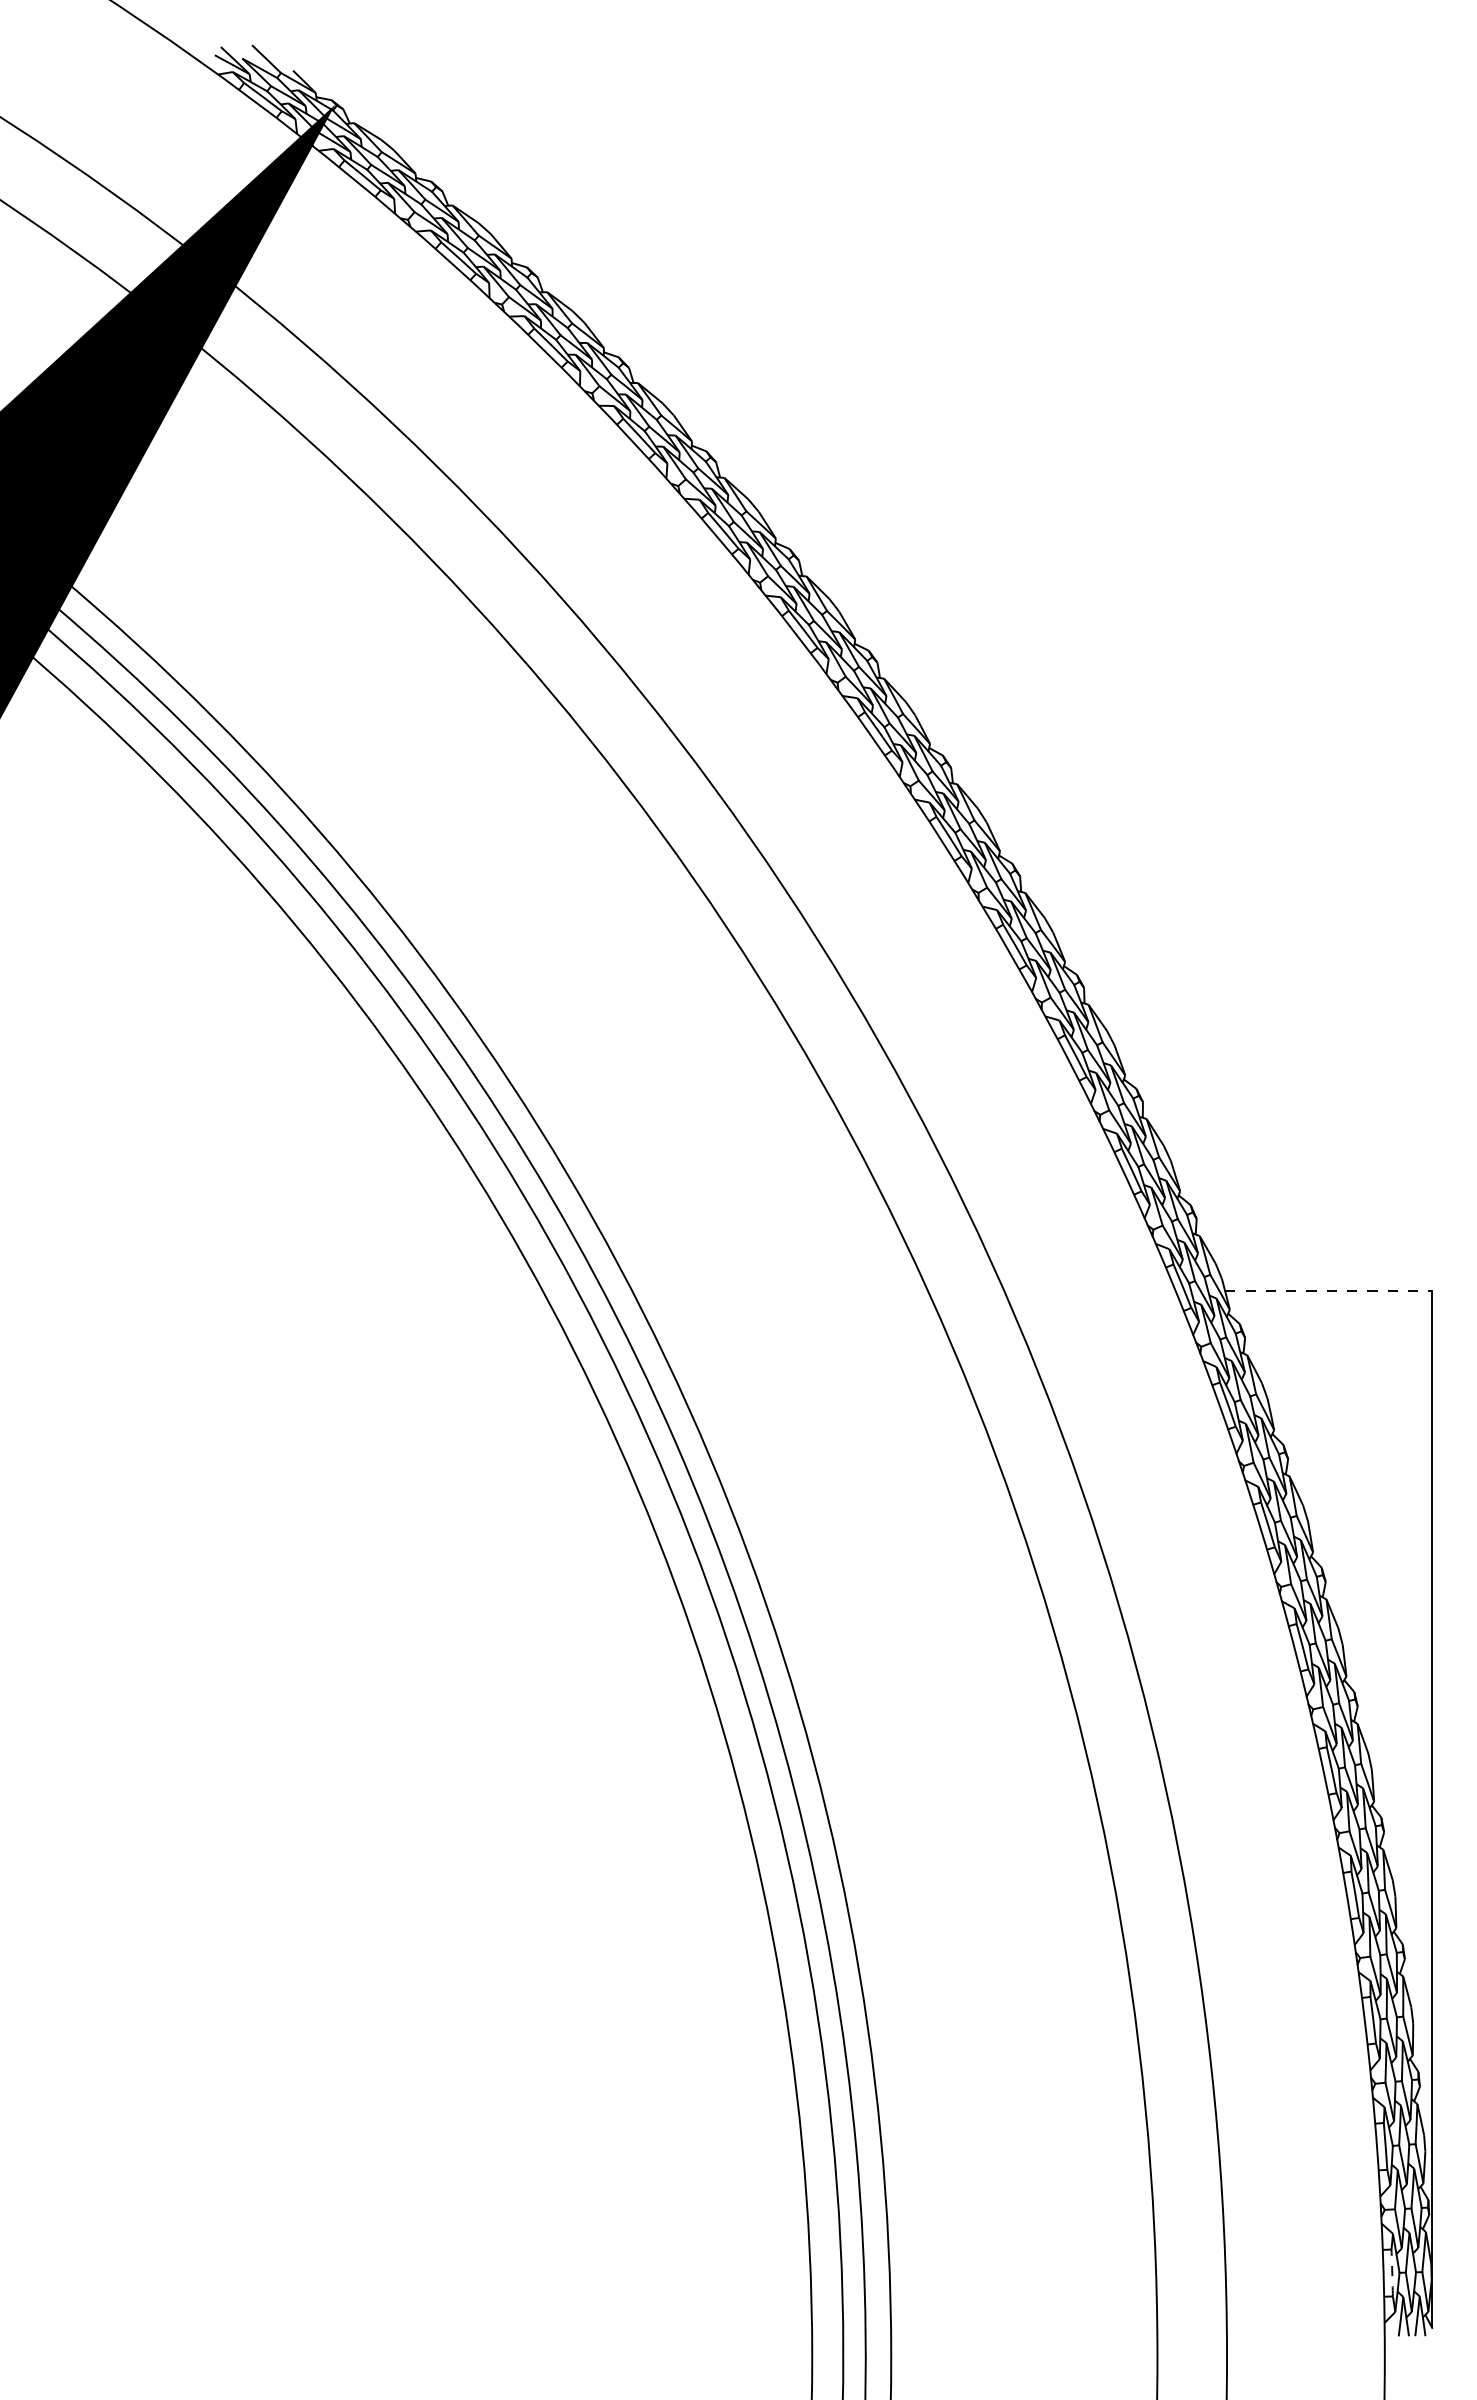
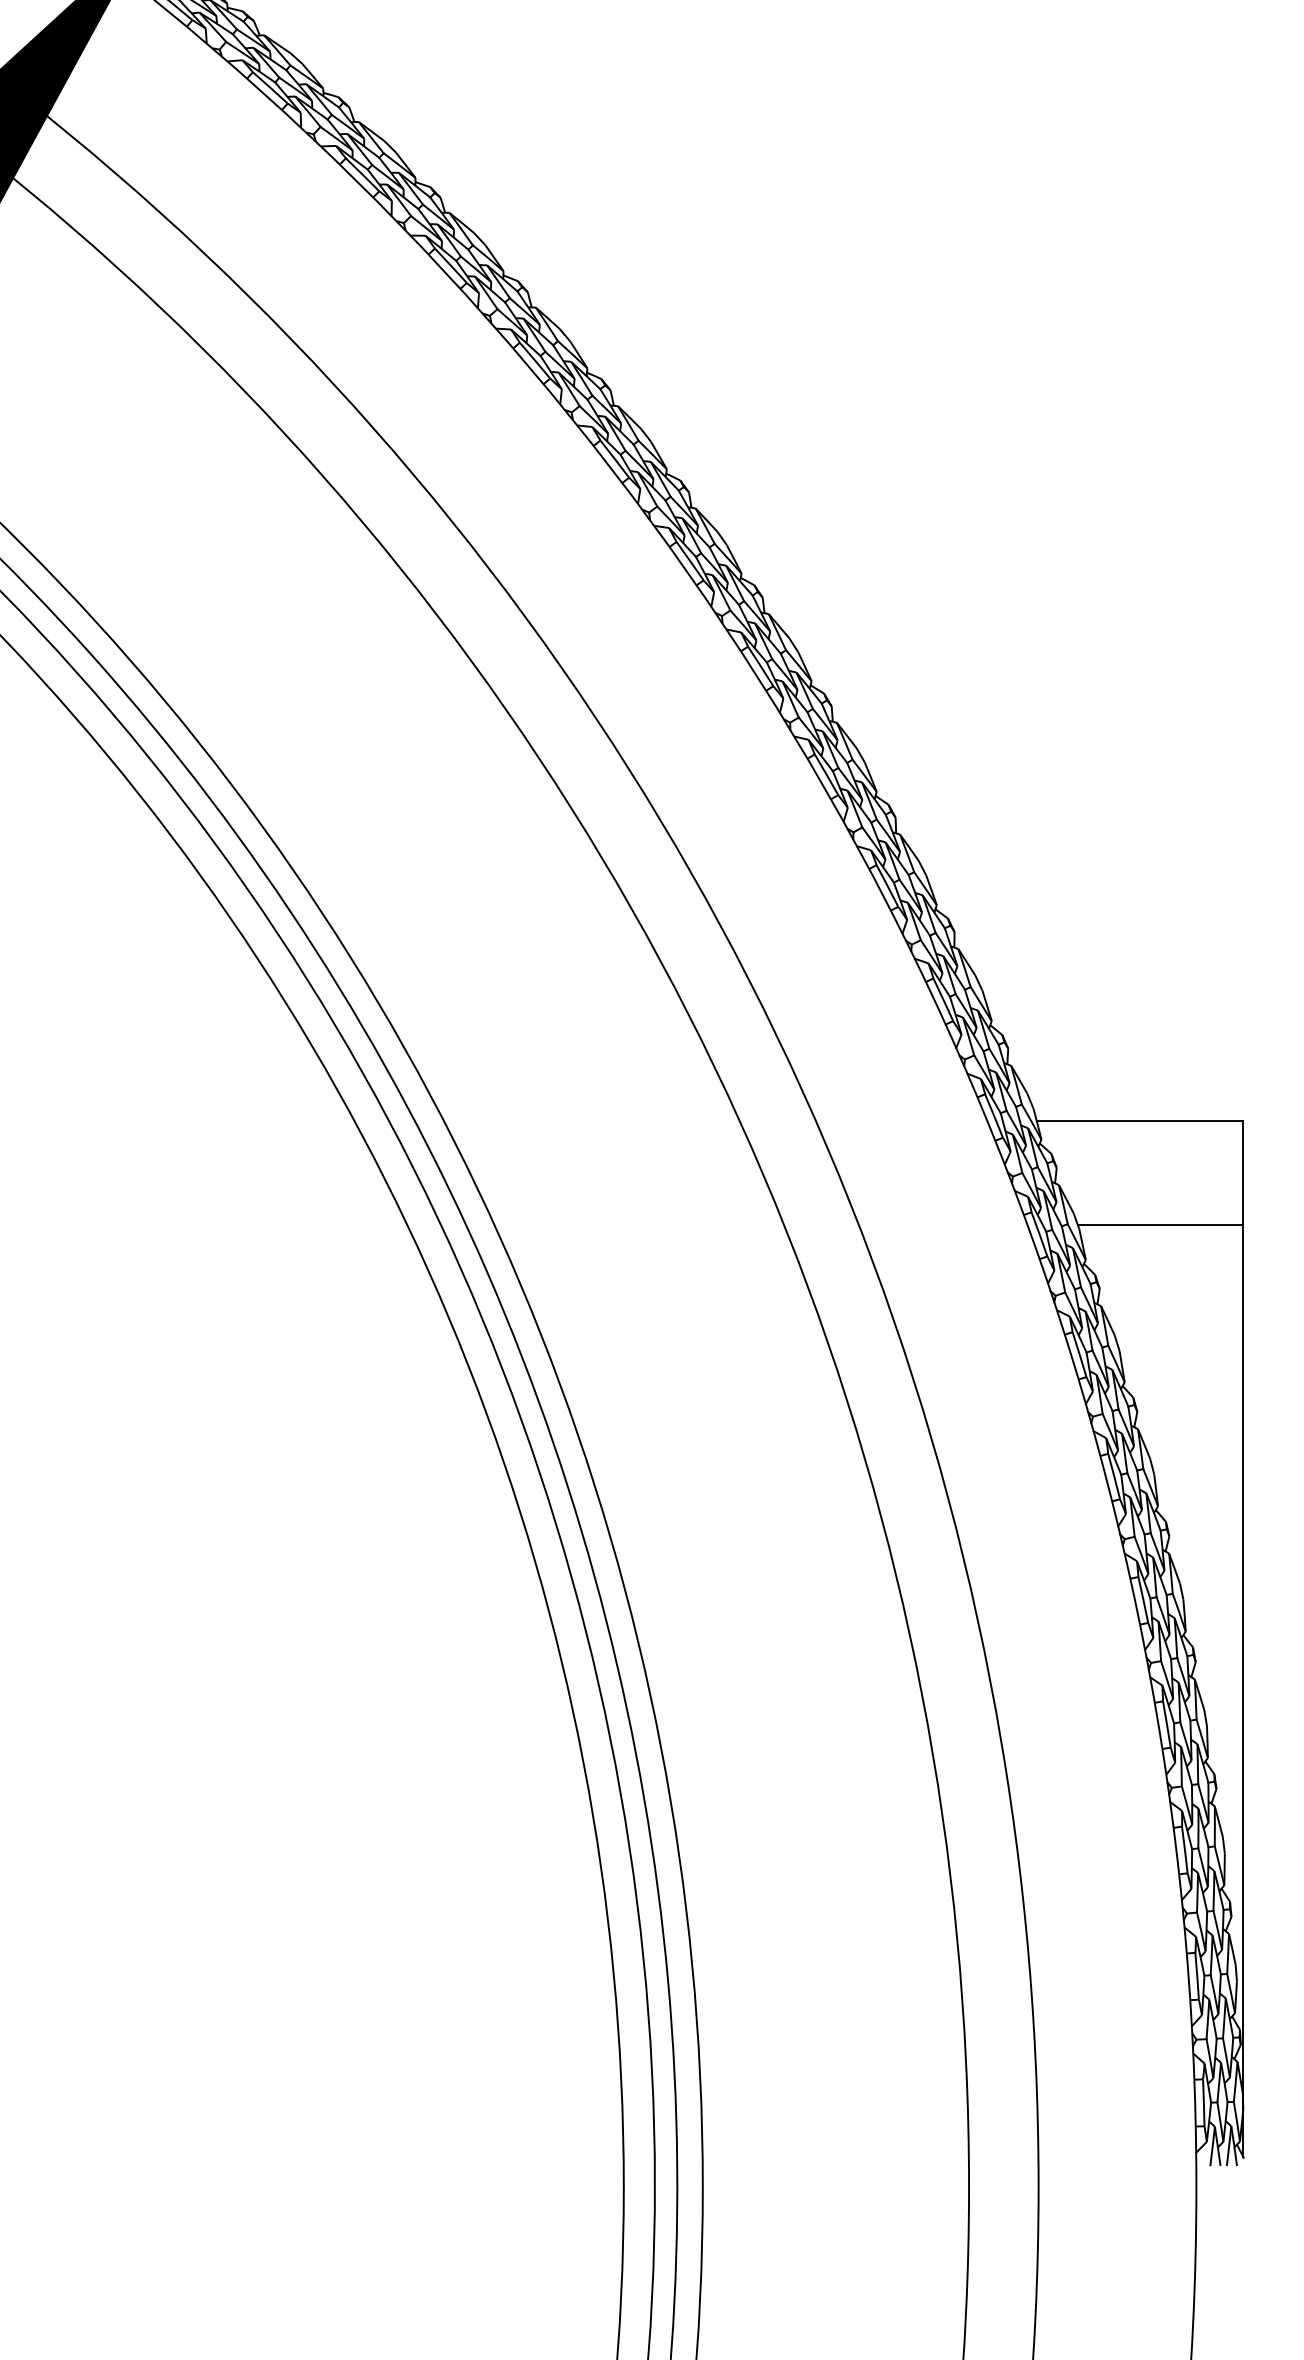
line: (1329, 1291) -> (1141, 1121), dashed -> solid
line: (1348, 1394) -> (1160, 1224), added
arc: (1392, 2272) -> (1204, 2102), dashed -> solid

